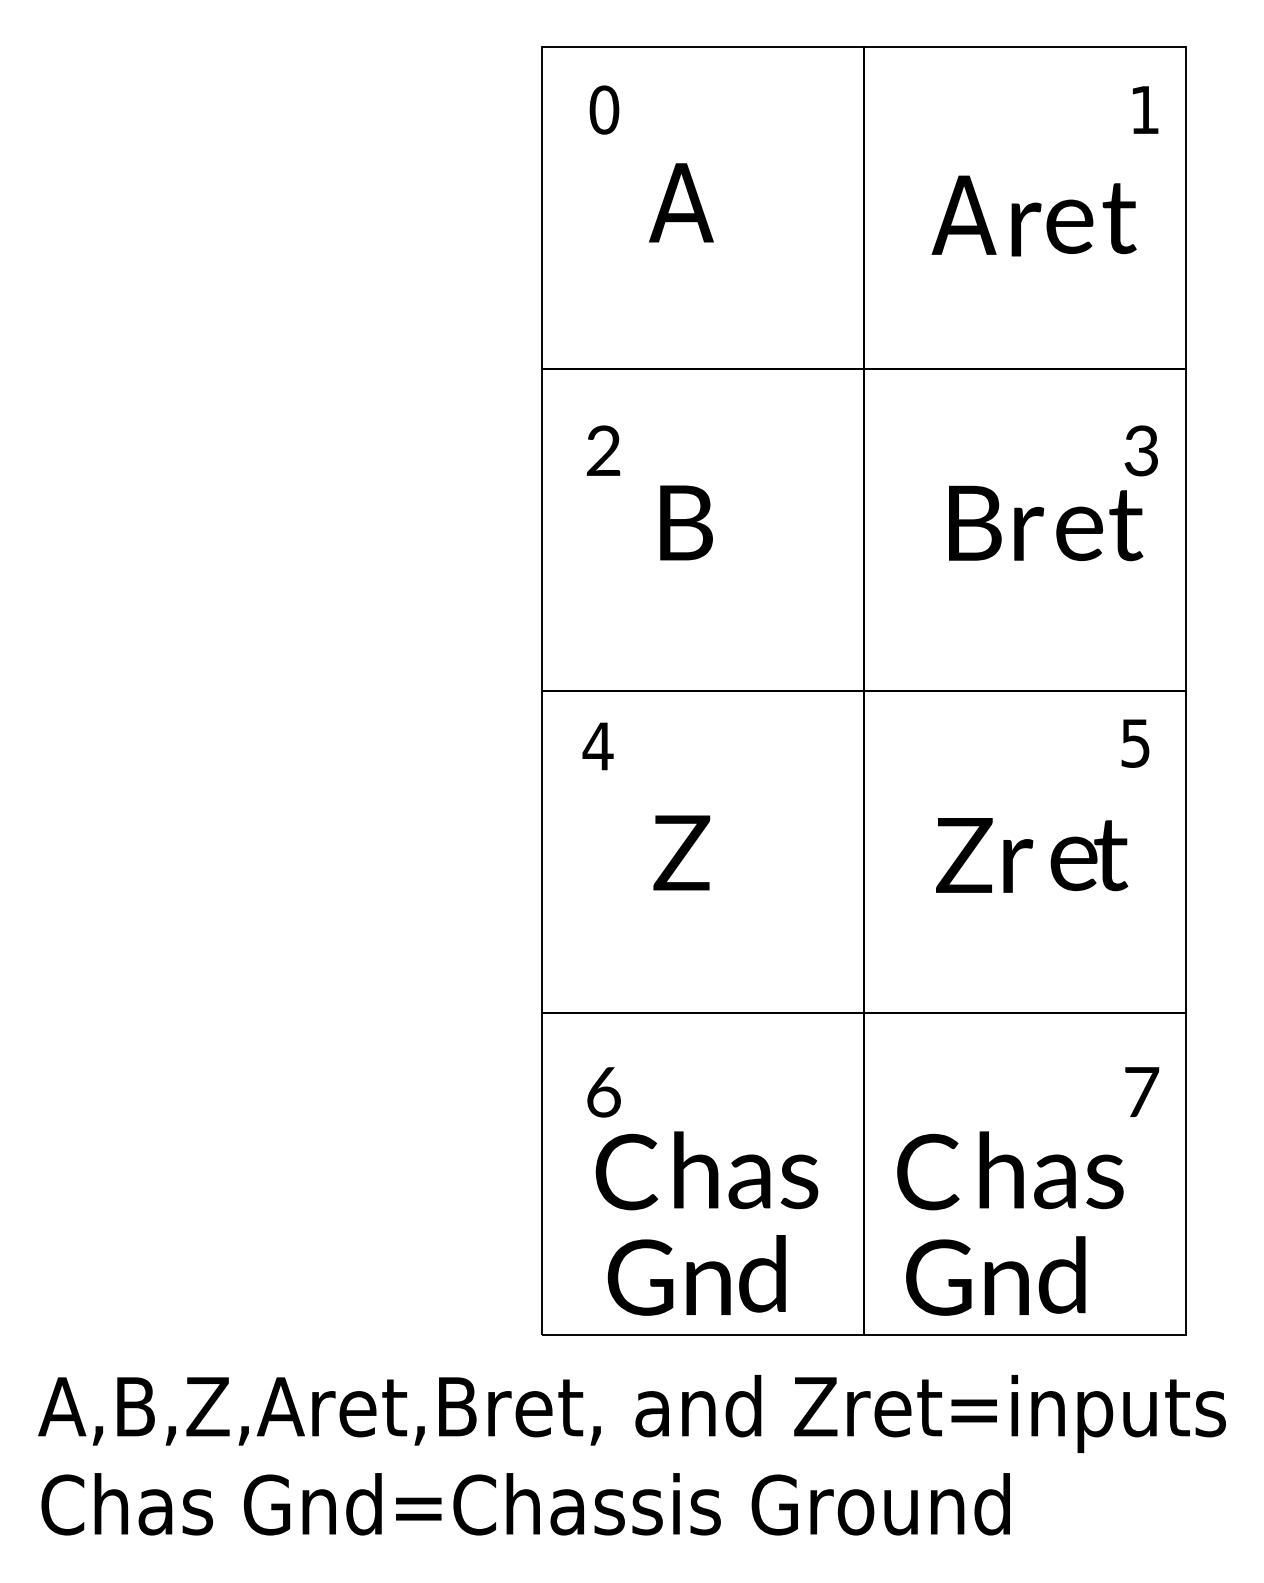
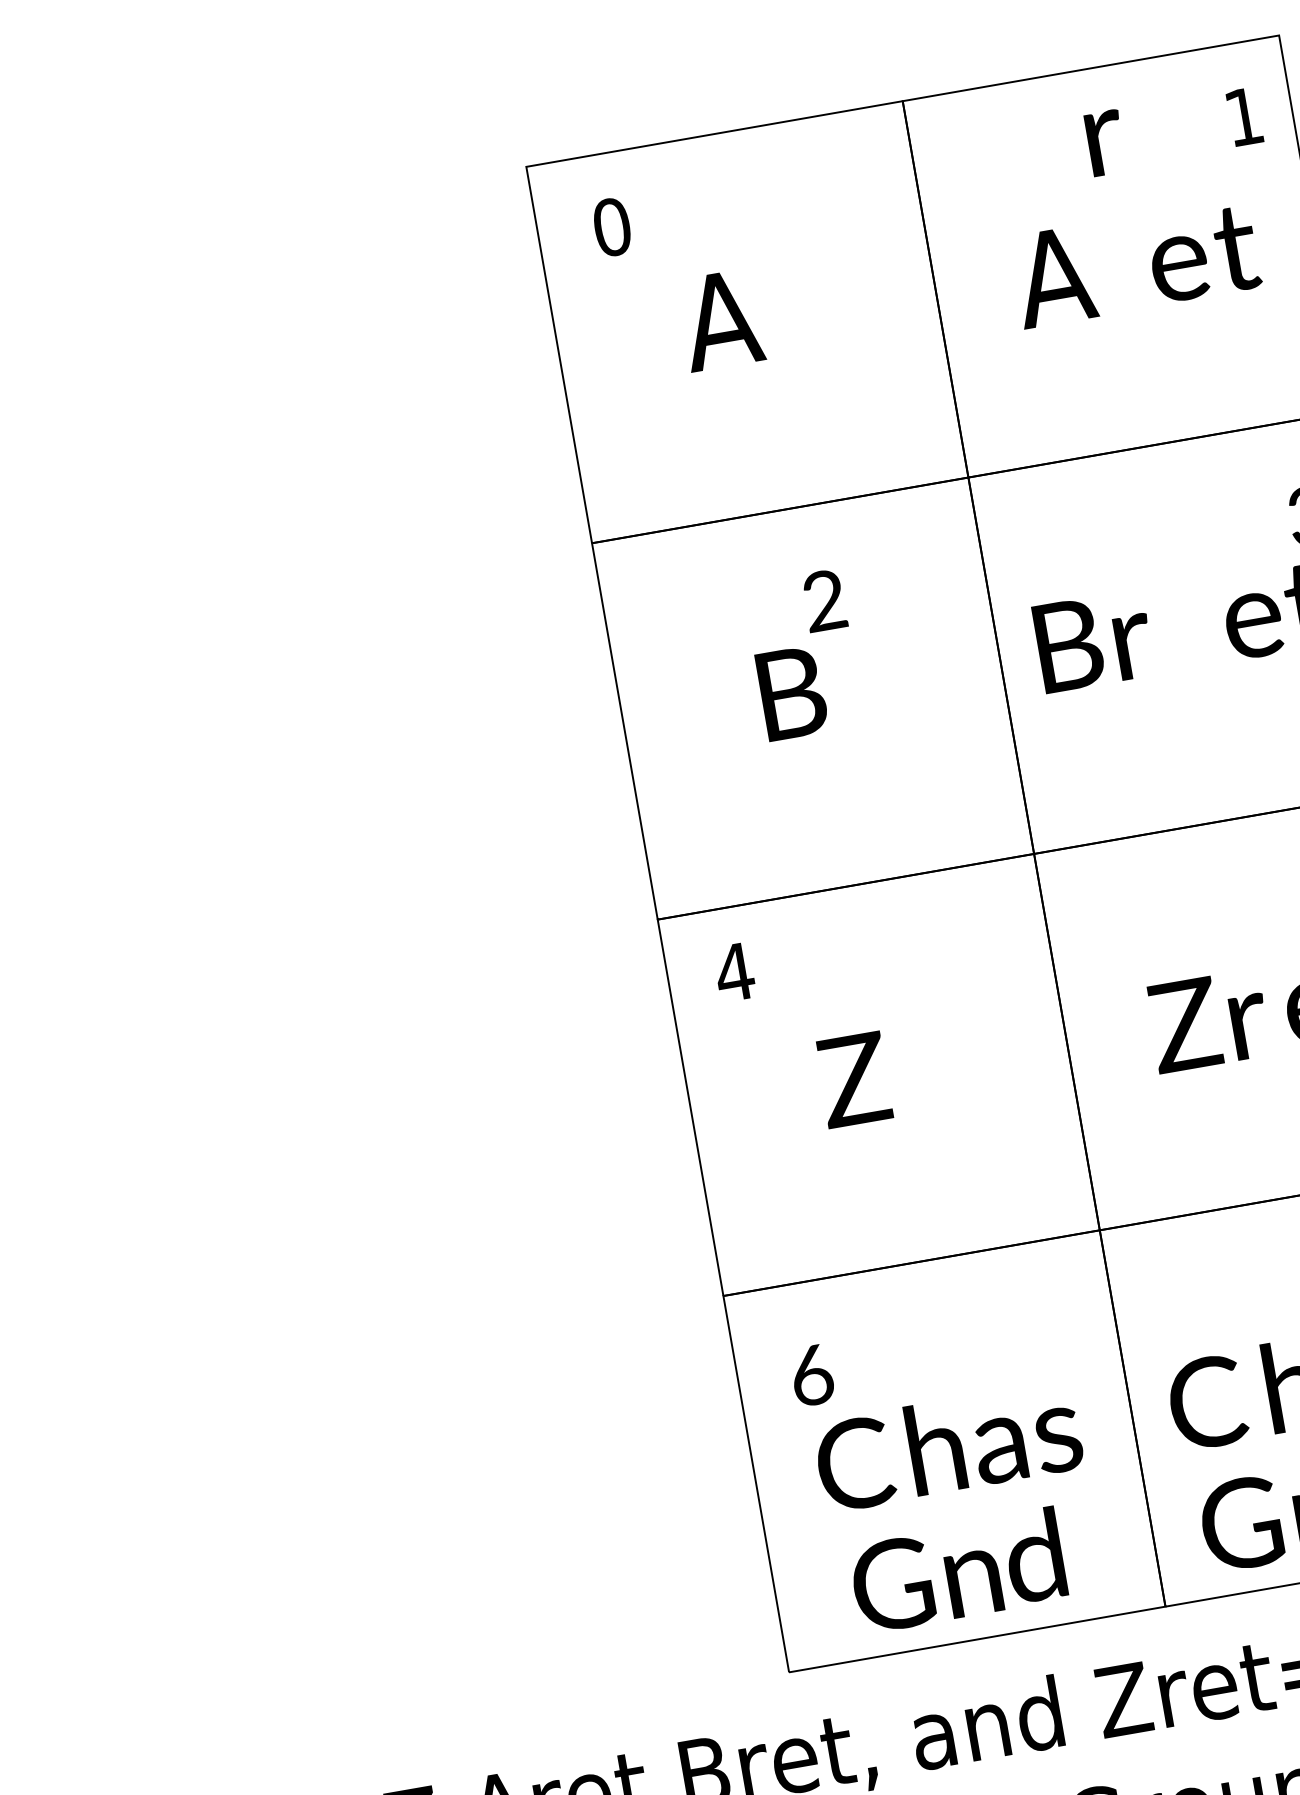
text: (1026, 229) -> (1105, 142), moved
text: (603, 450) -> (824, 600), moved
text: (996, 522) -> (1093, 640), moved

